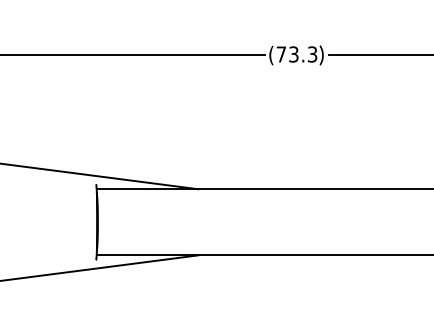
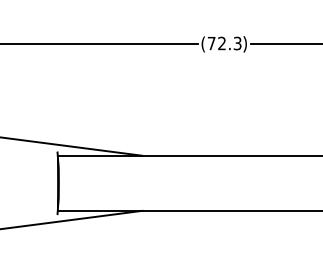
text: (293, 54) -> (221, 43), (73.3 -> (72.3

